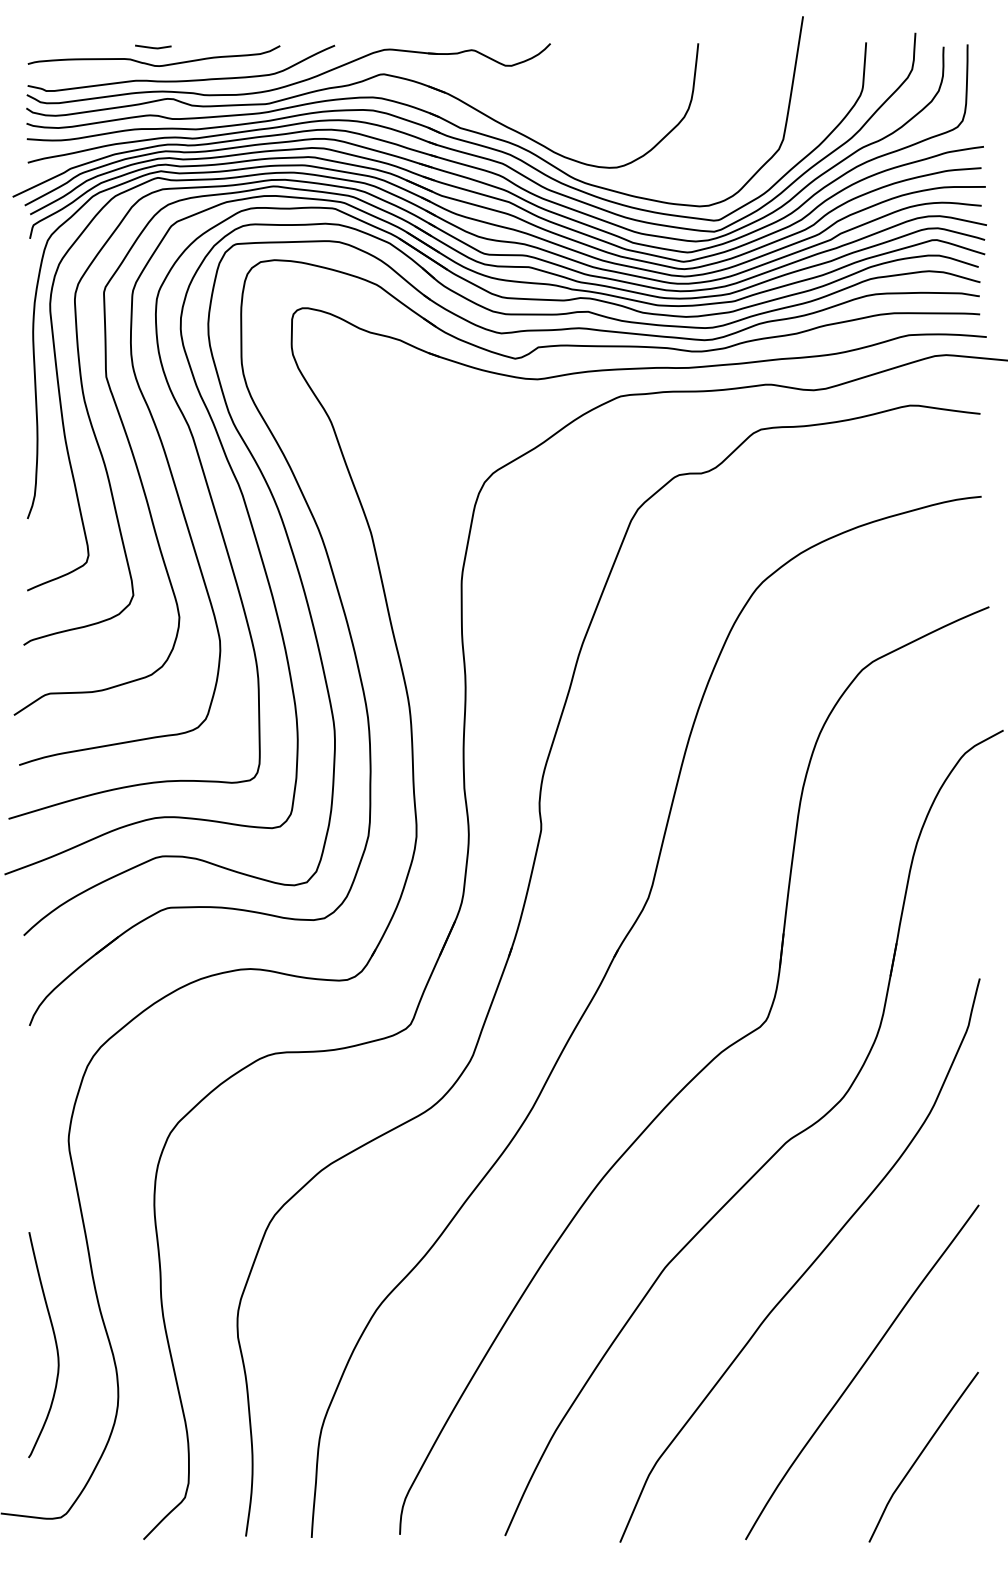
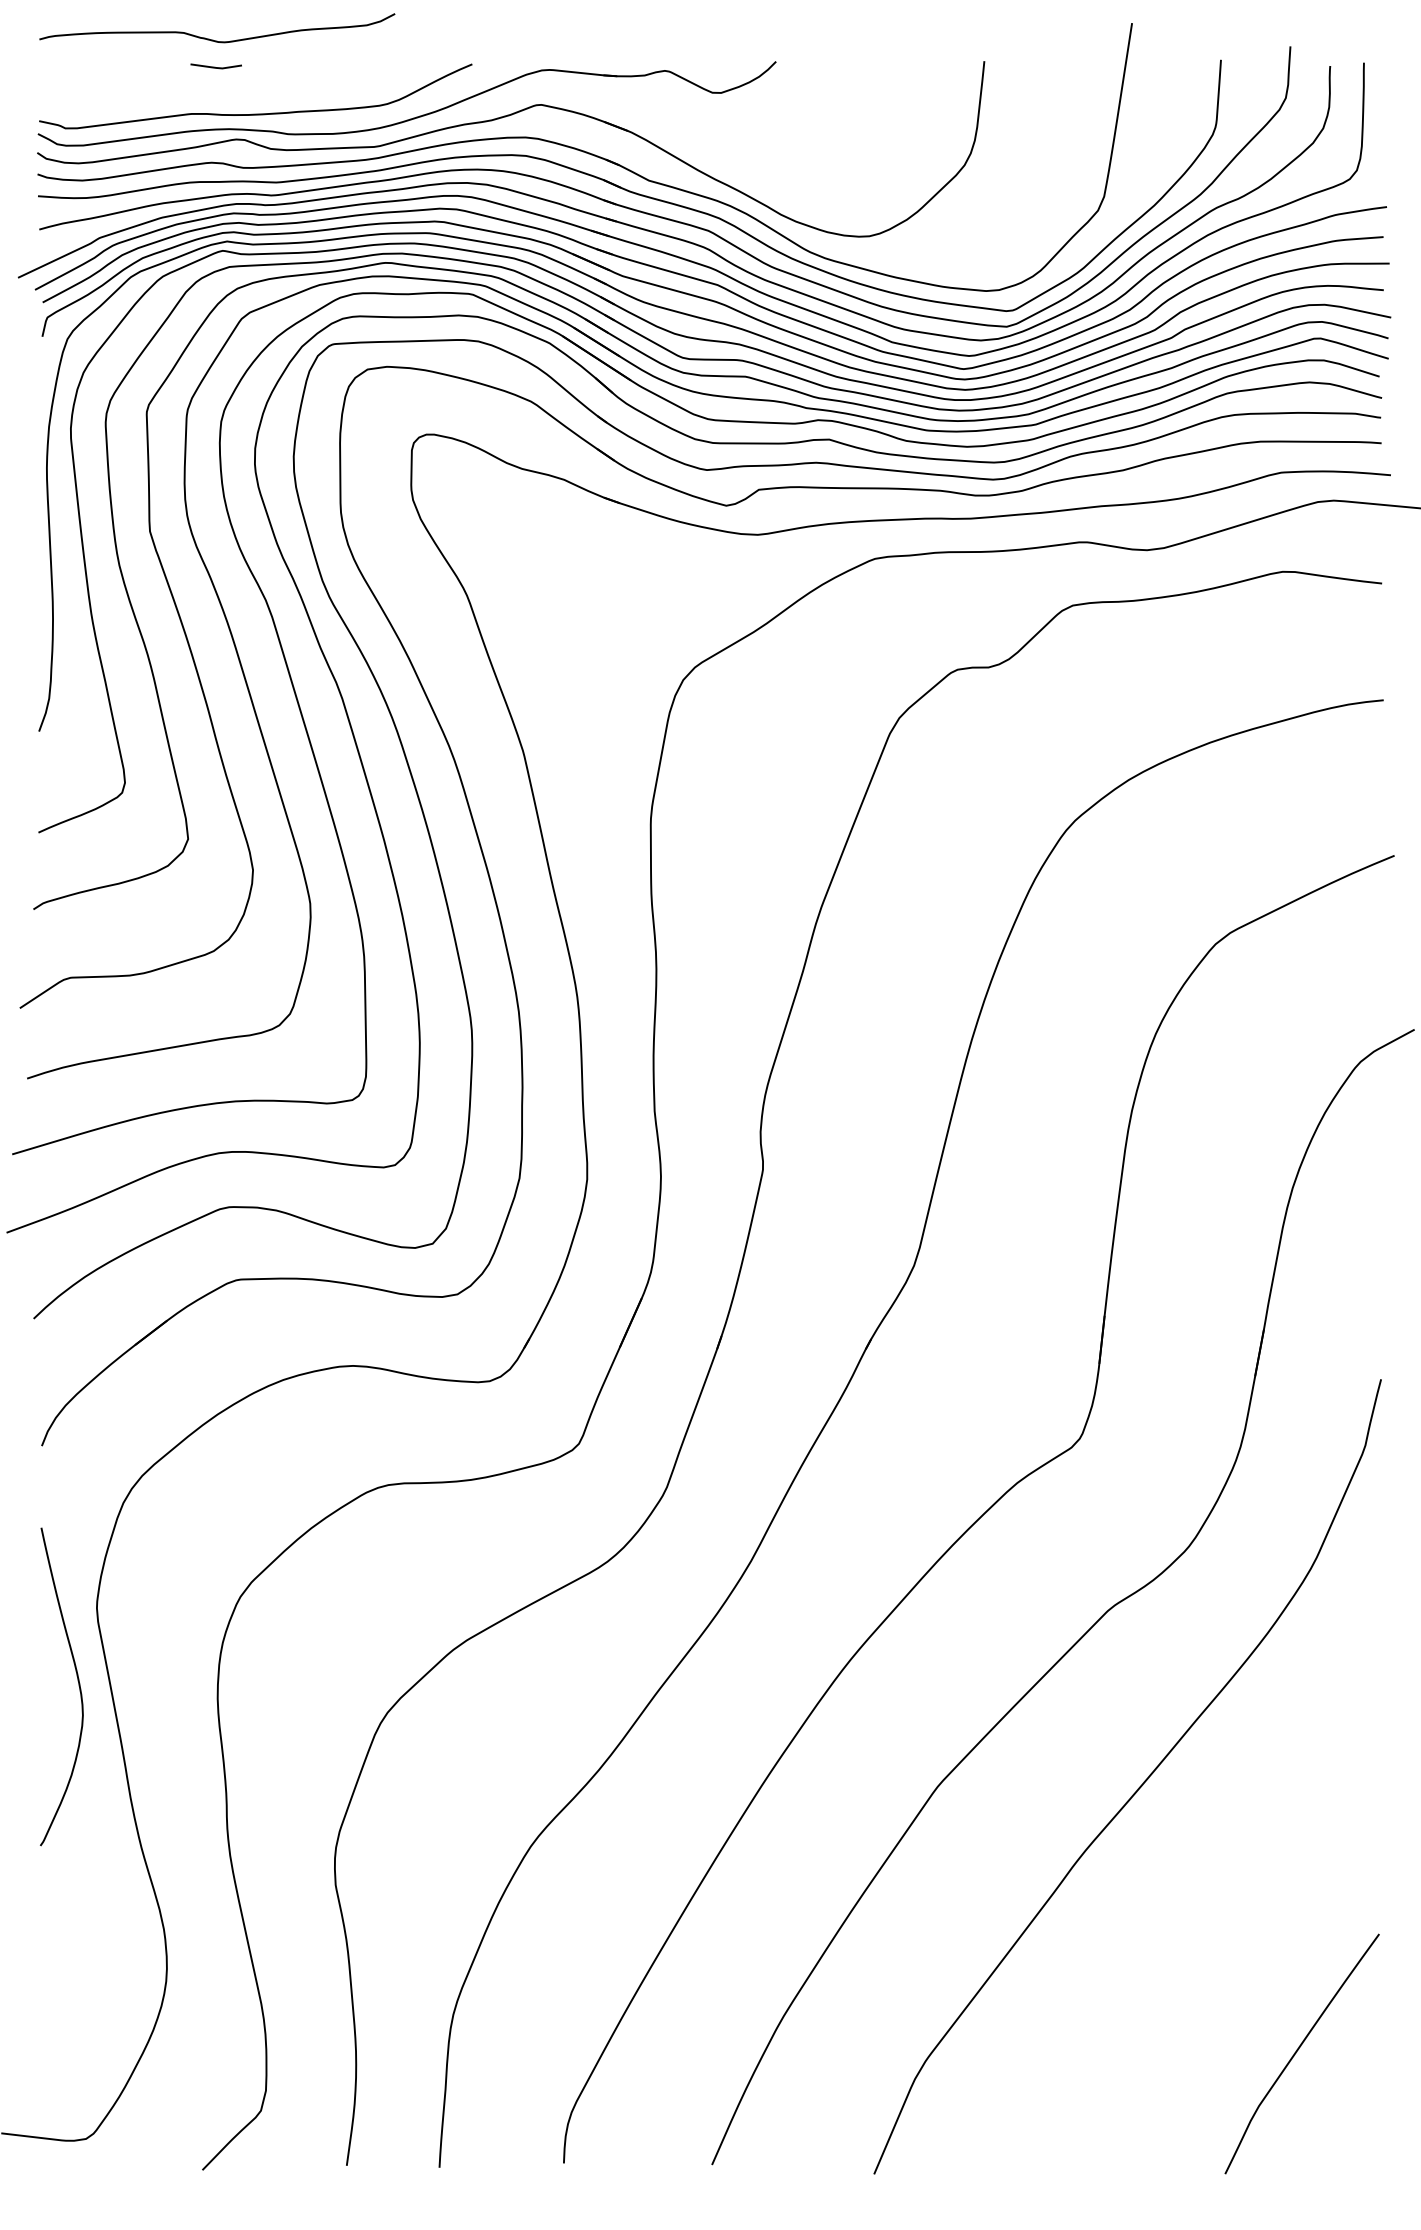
curve: (151, 64) -> (213, 39), moved
curve: (54, 1341) -> (77, 1681), moved
curve: (860, 1370) -> (1213, 1931), removed

